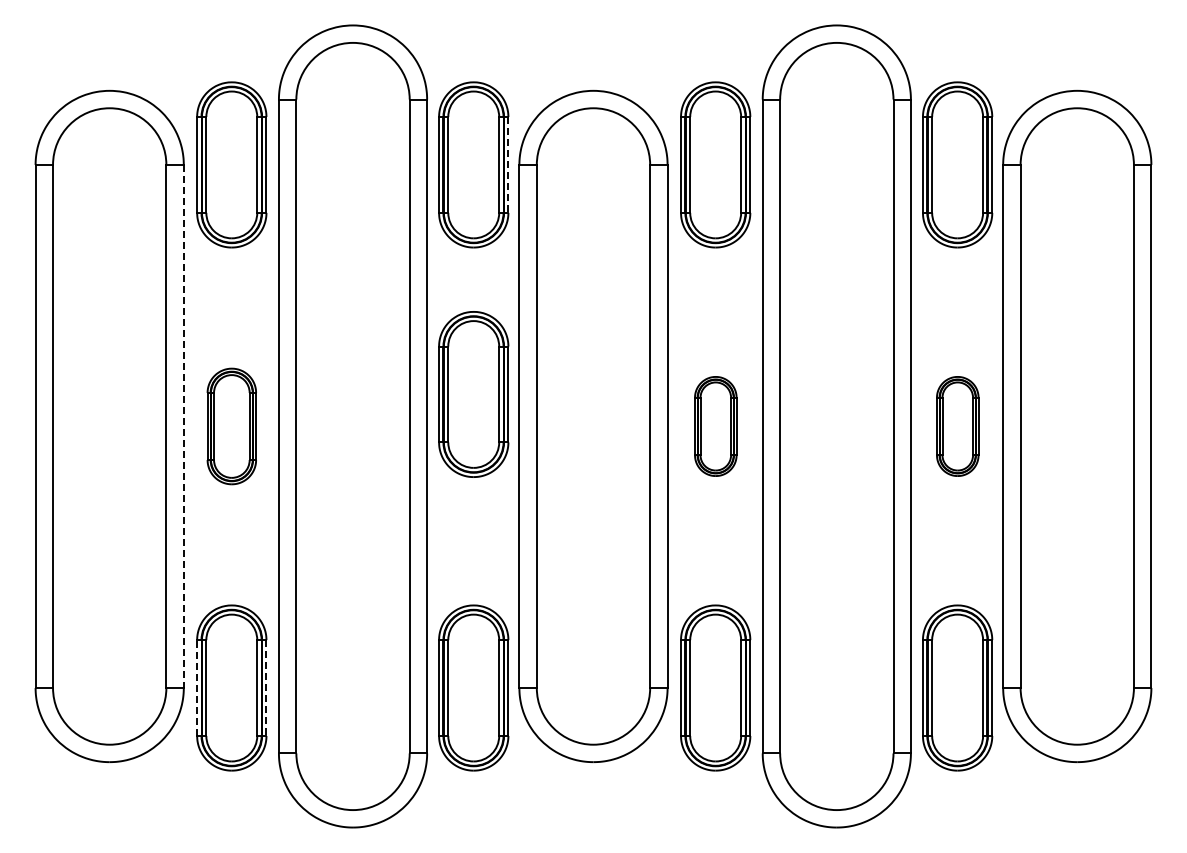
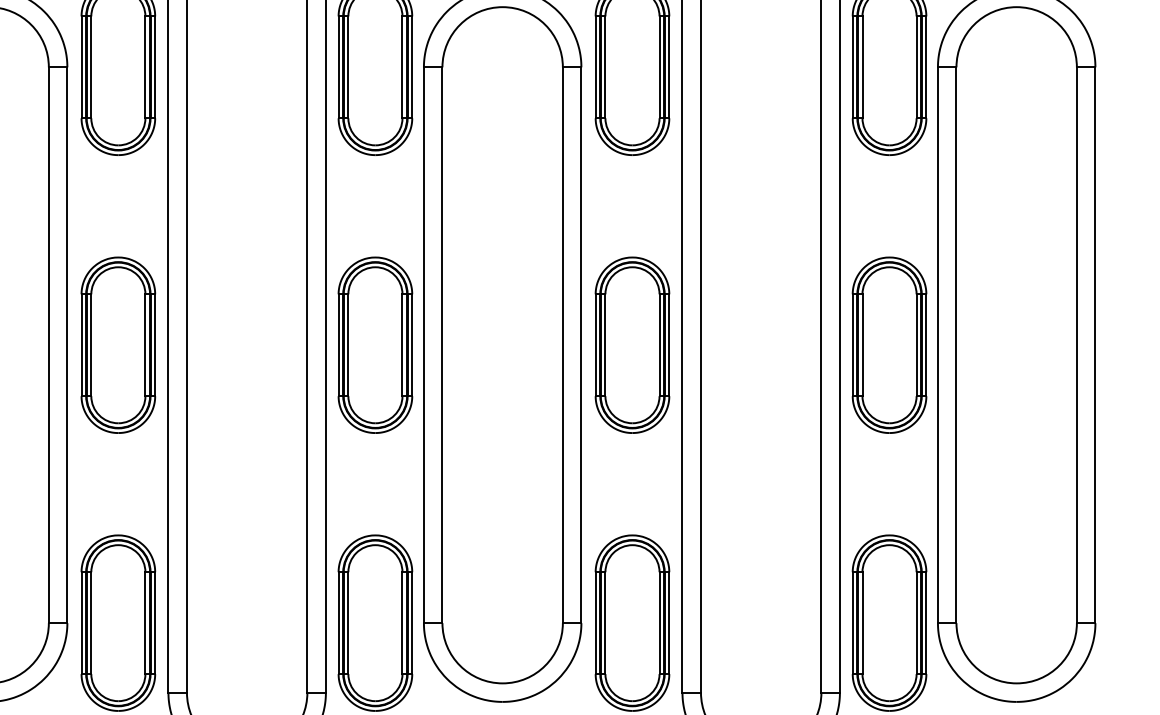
line: (508, 164) -> (412, 66), dashed -> solid
part: (473, 394) -> (375, 345), moved
line: (183, 426) -> (67, 345), dashed -> solid
part: (231, 426) -> (118, 345), size x1.43
part: (715, 426) -> (632, 345), size x1.67
part: (957, 426) -> (889, 345), size x1.67
line: (197, 688) -> (81, 623), dashed -> solid
line: (266, 688) -> (155, 623), dashed -> solid

